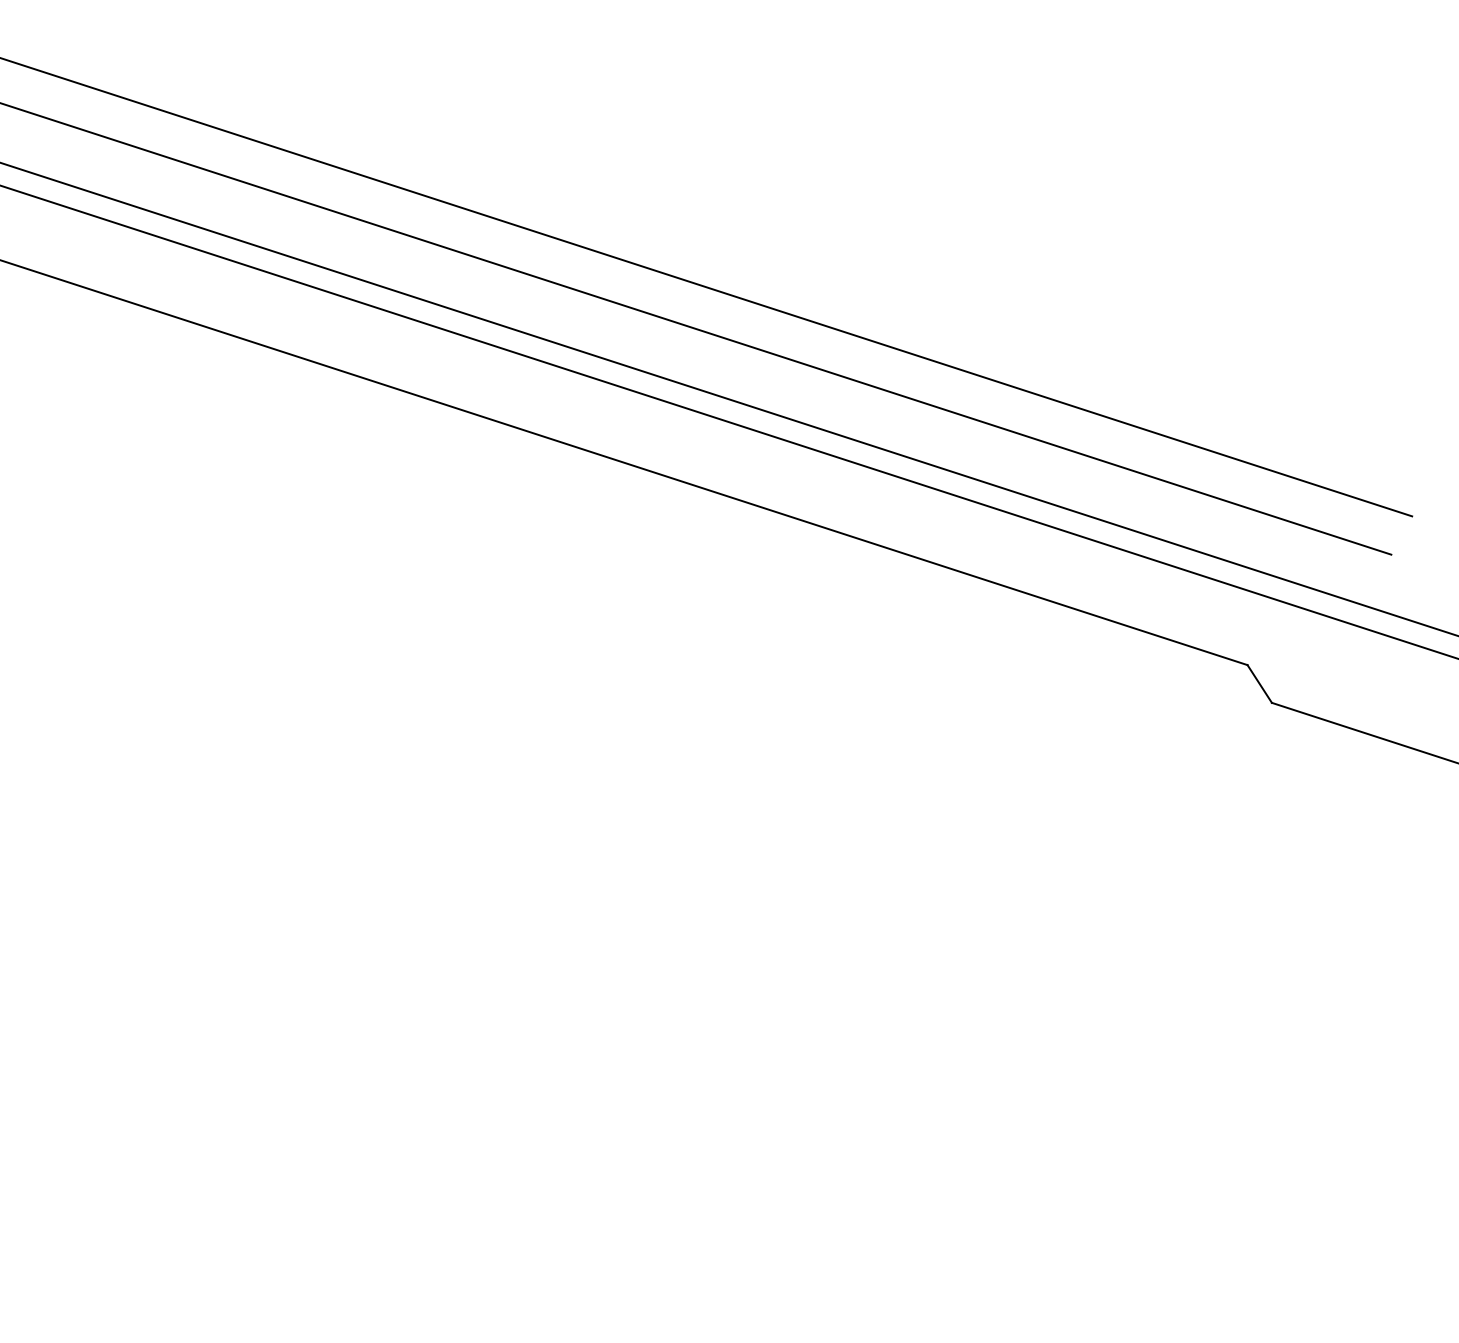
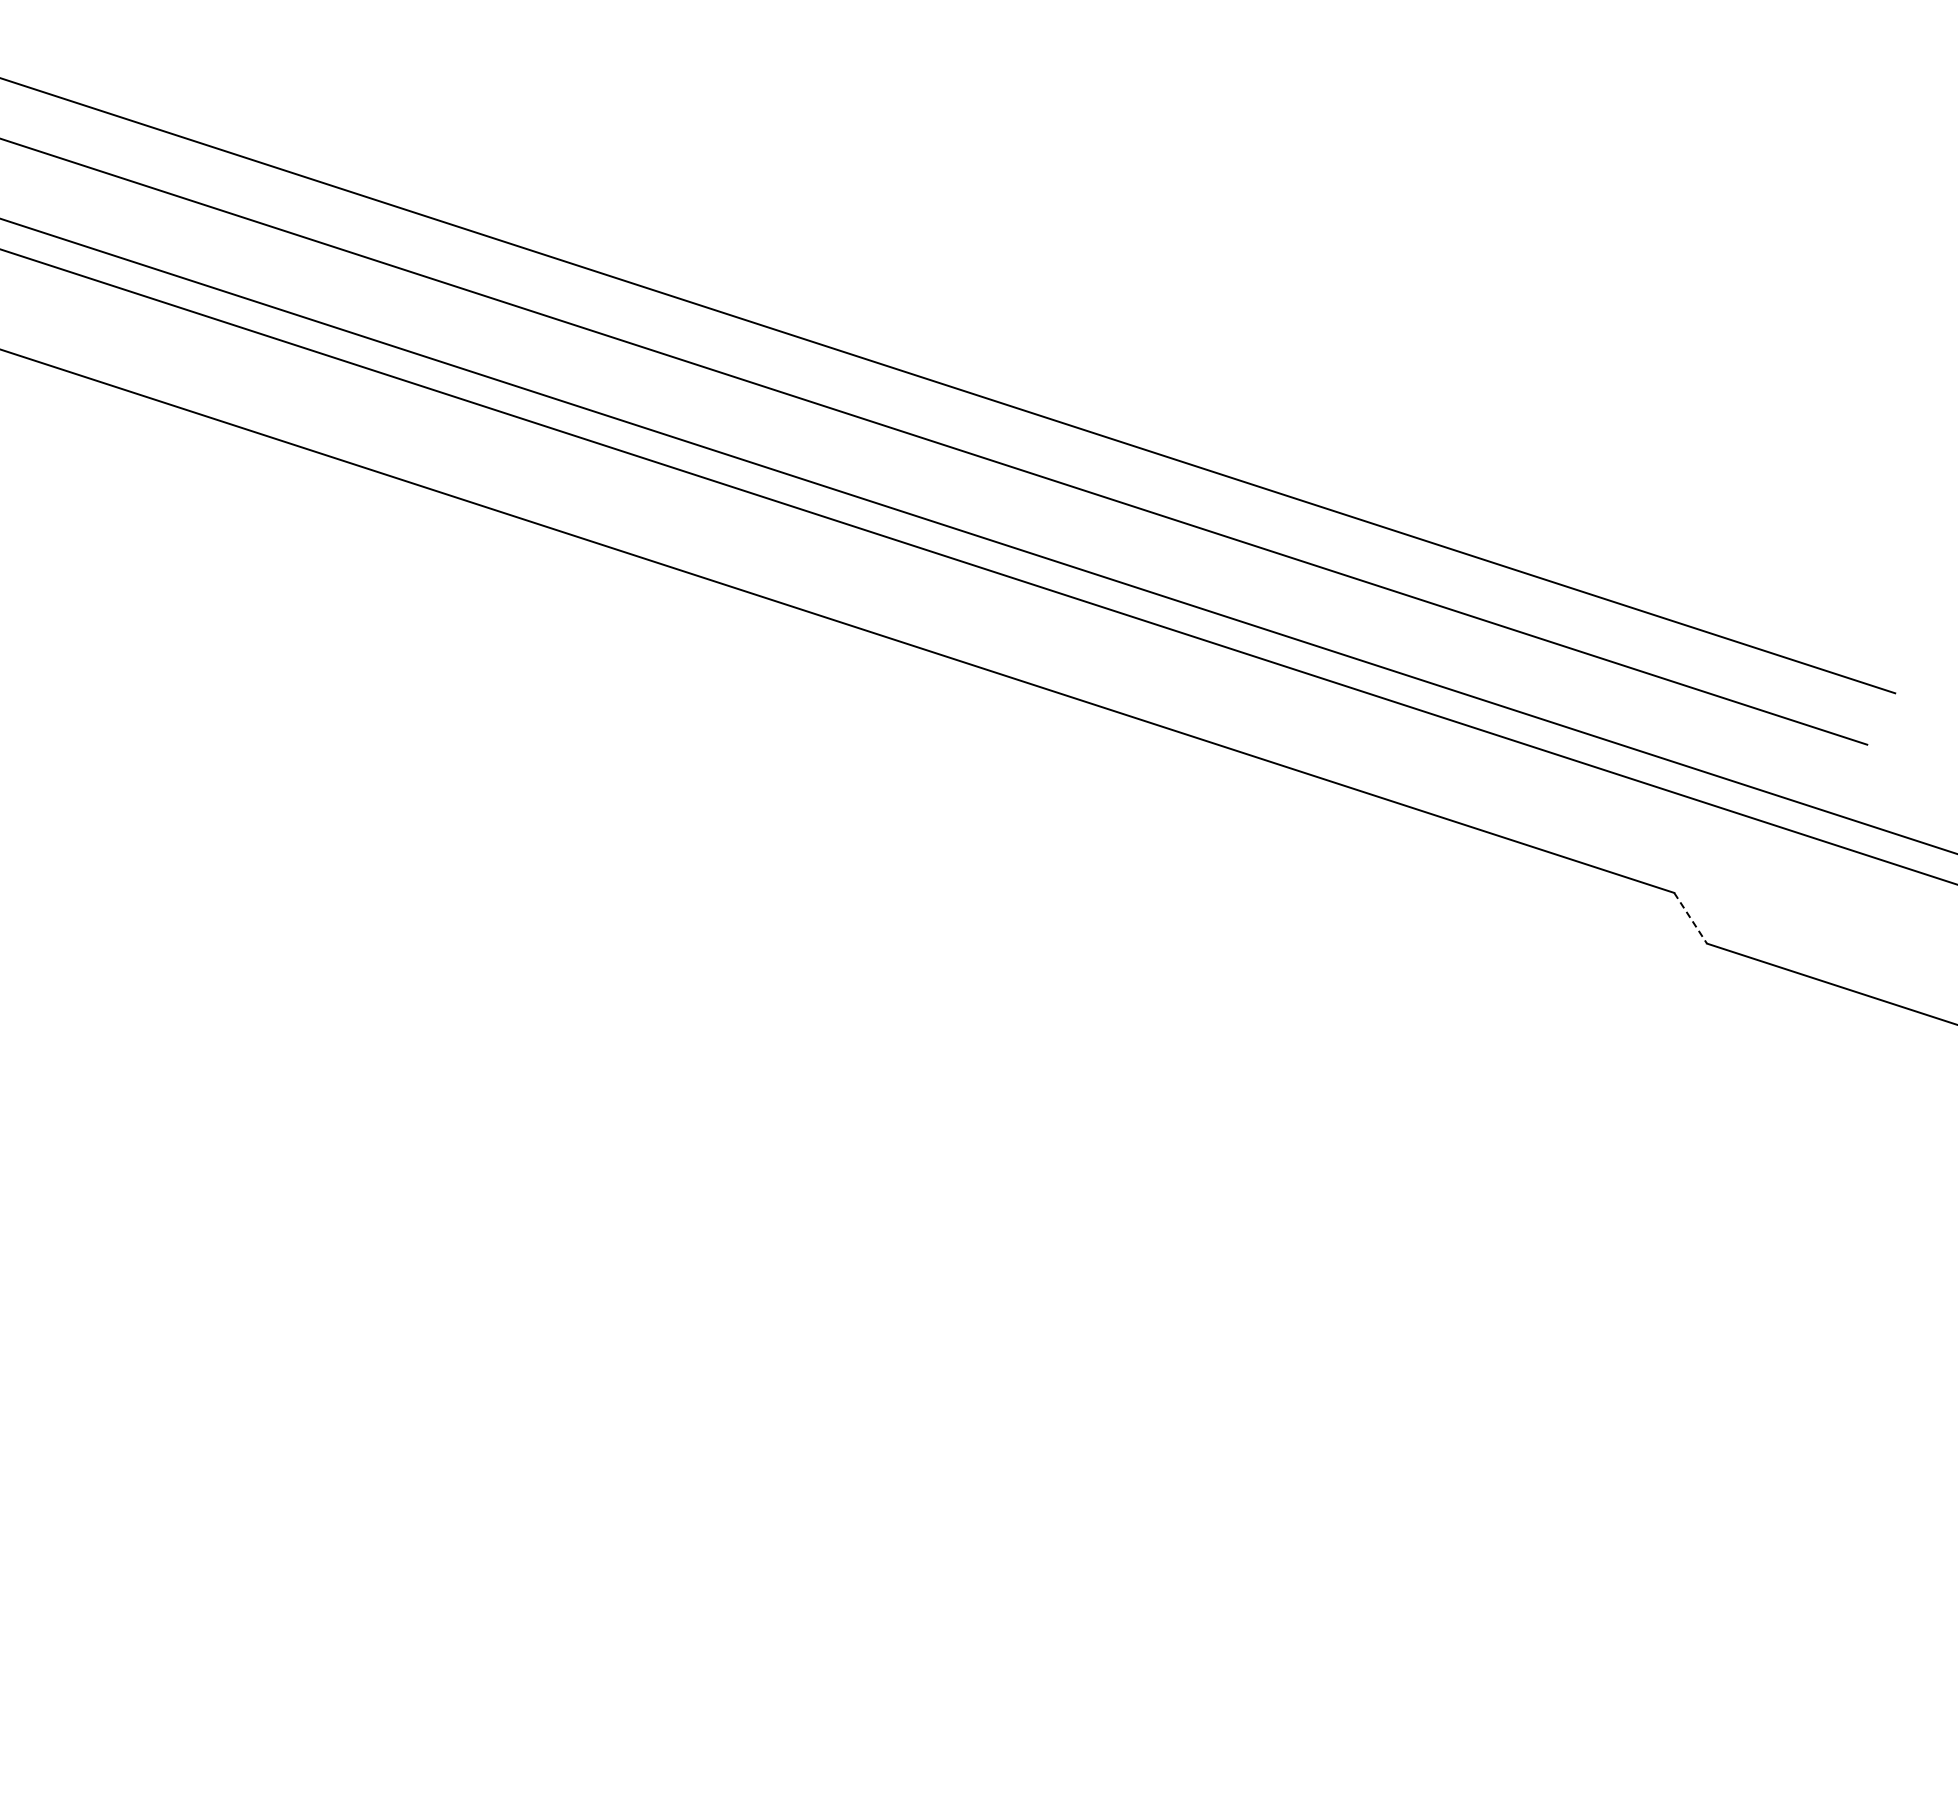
line: (1259, 684) -> (1690, 918), solid -> dashed

